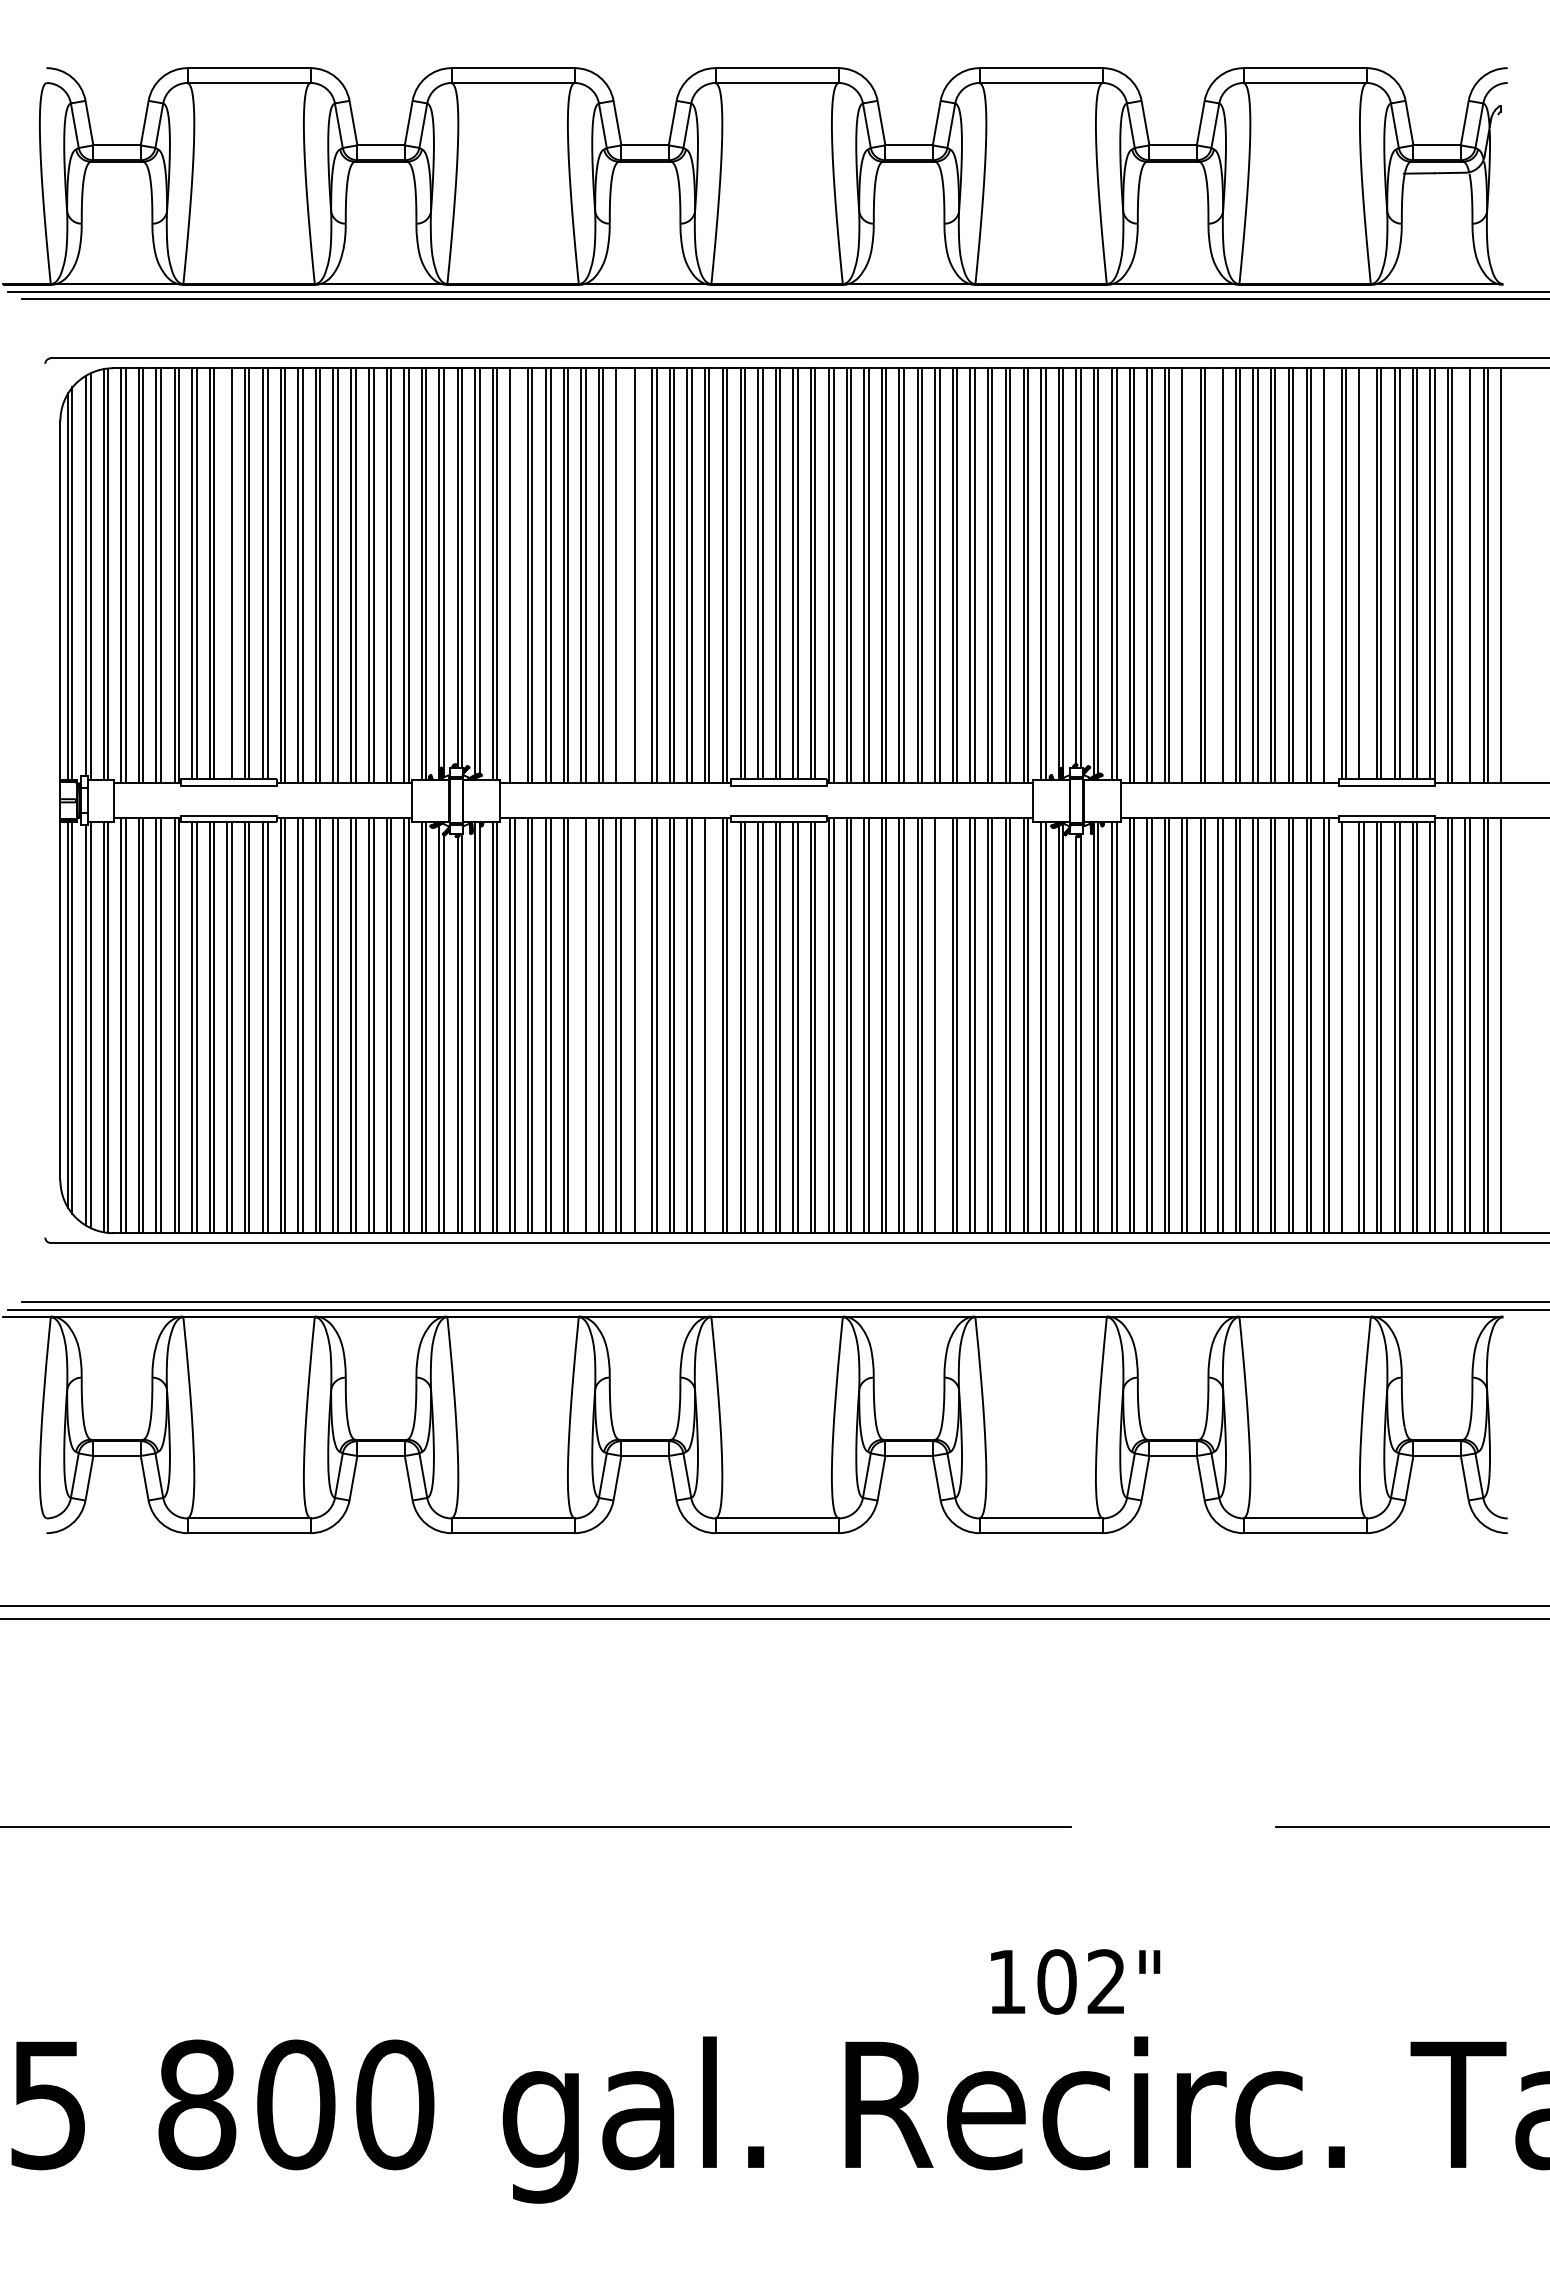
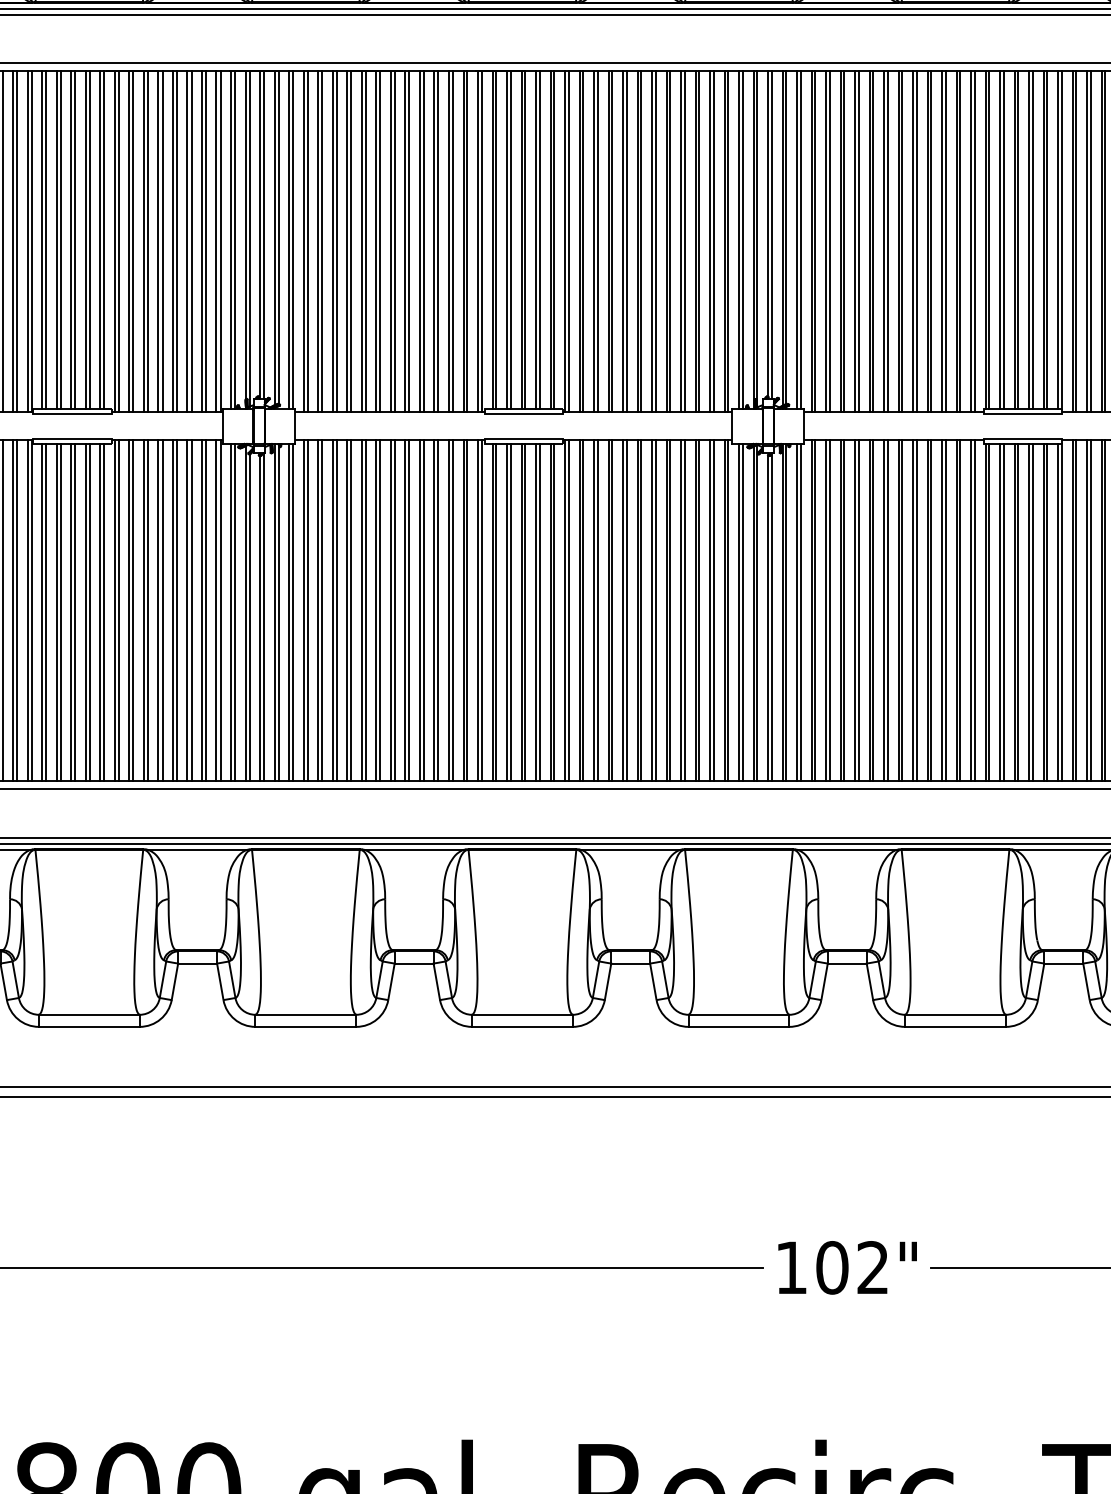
line: (227, 573) -> (71, 239), added
line: (1364, 573) -> (1004, 239), added
line: (515, 575) -> (307, 241), added
line: (621, 575) -> (394, 241), added
line: (638, 575) -> (408, 241), added
line: (1187, 575) -> (859, 241), added
line: (1217, 575) -> (883, 241), added
line: (1328, 575) -> (974, 241), added
line: (1465, 575) -> (1087, 241), added
line: (580, 1025) -> (361, 610), added
line: (638, 1025) -> (408, 610), added
line: (709, 1025) -> (466, 610), added
line: (939, 1025) -> (655, 610), added
line: (1346, 1027) -> (989, 612), added
text: (1075, 1981) -> (847, 1267), moved

